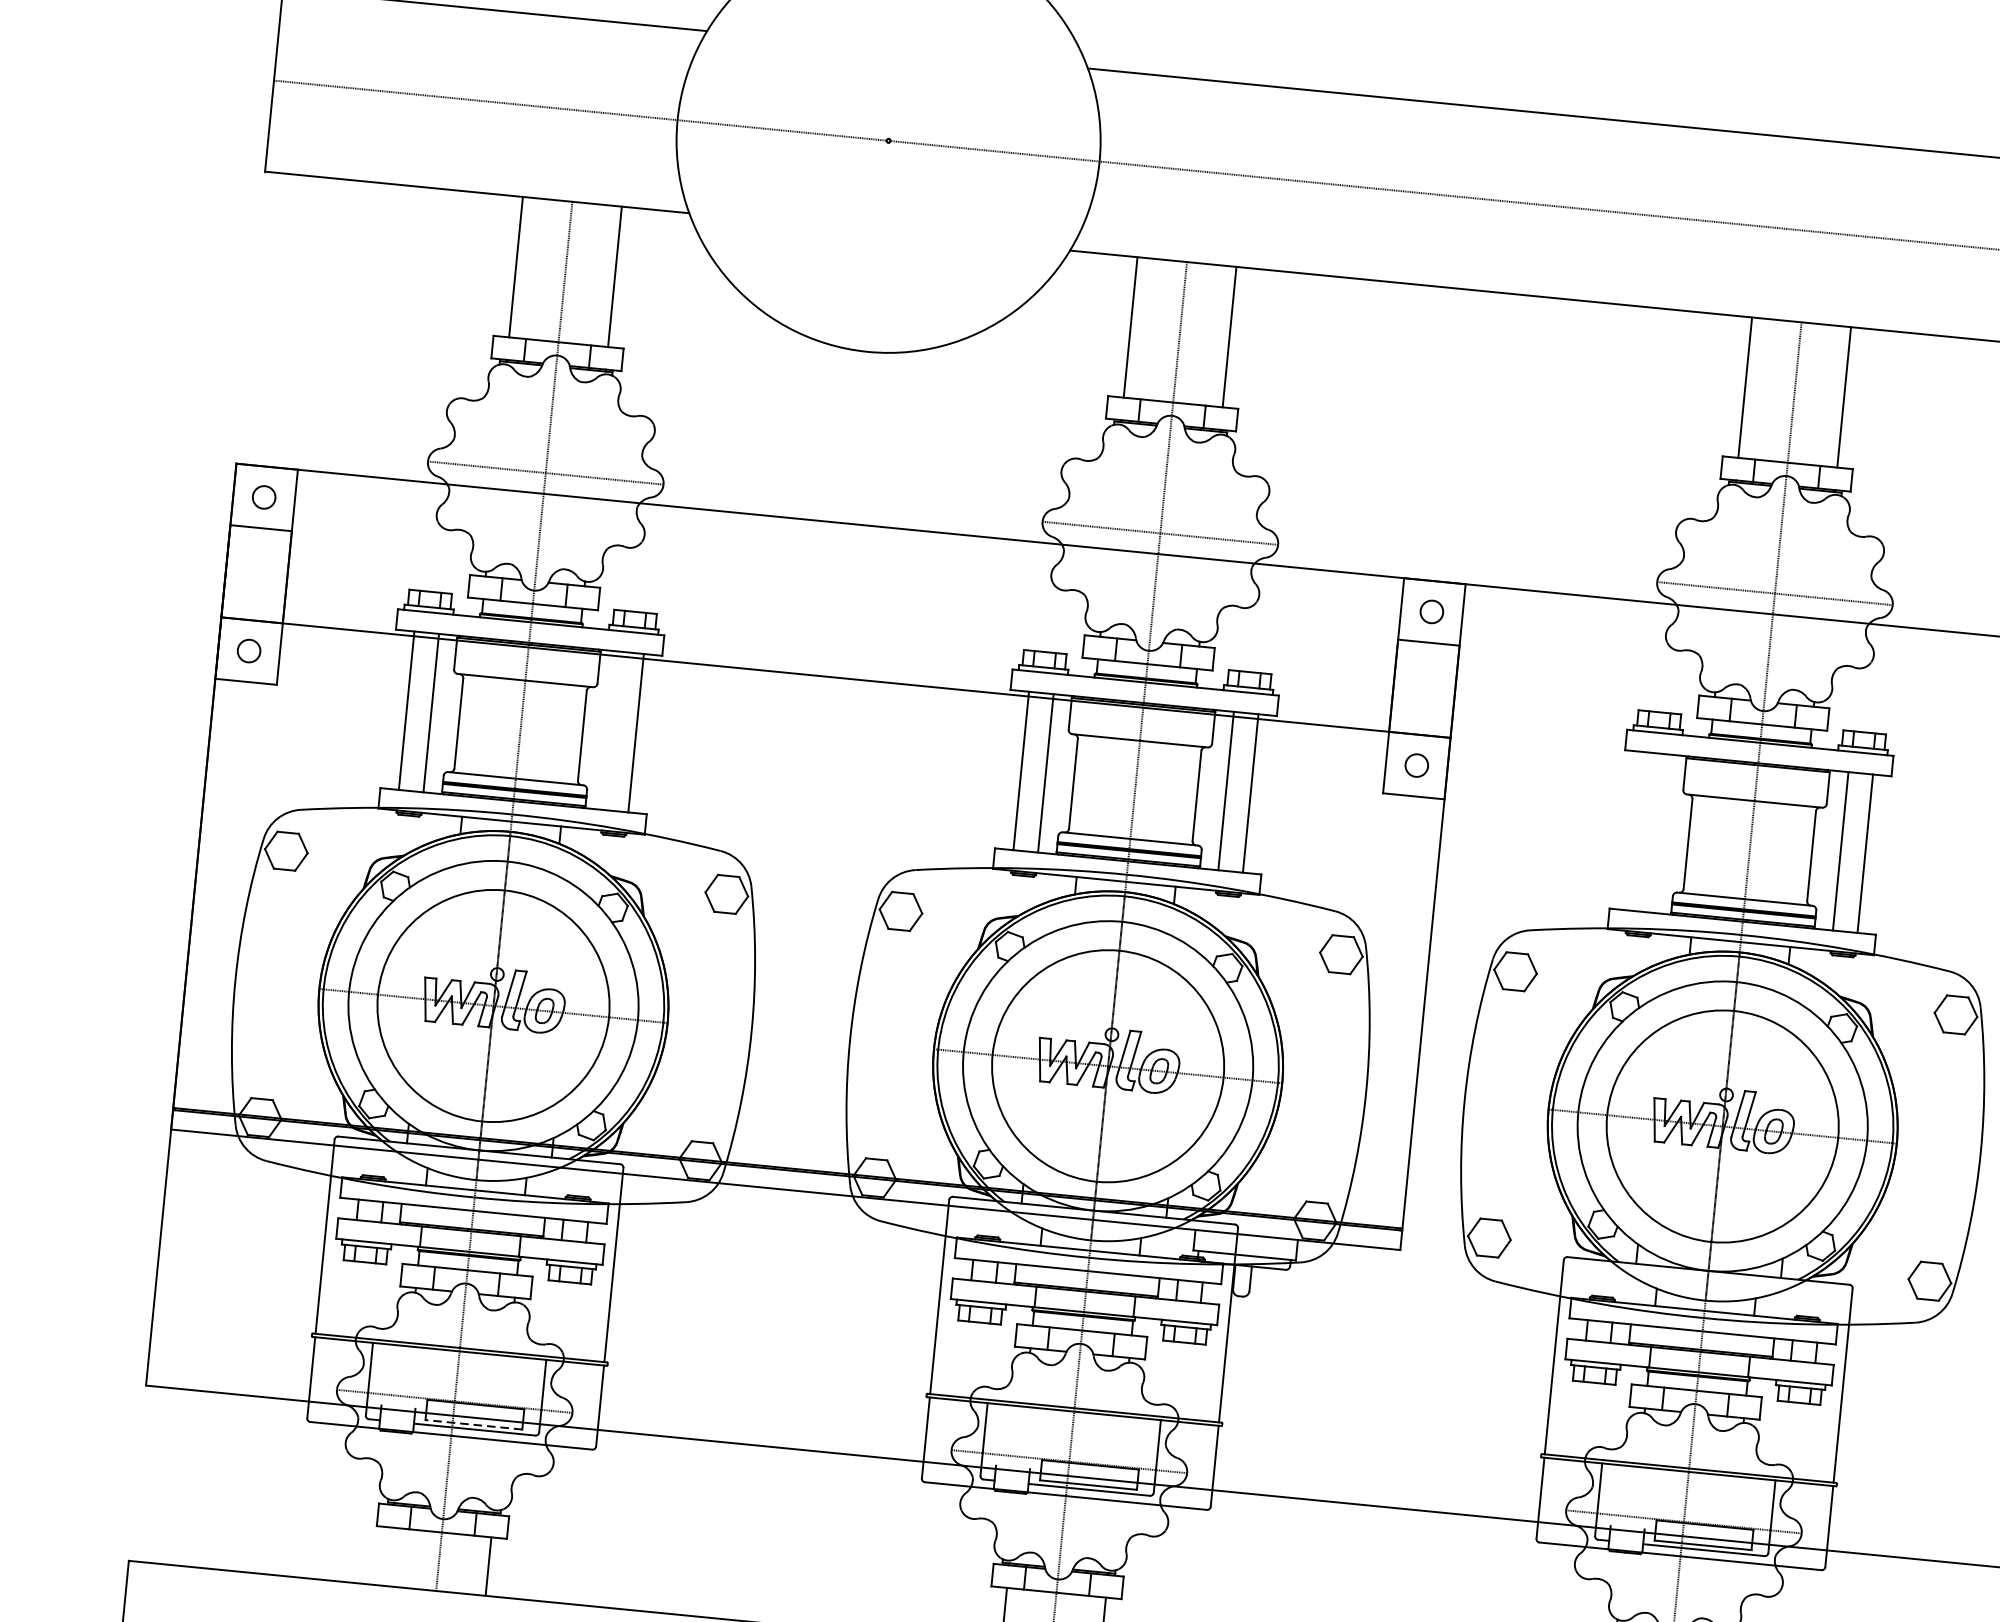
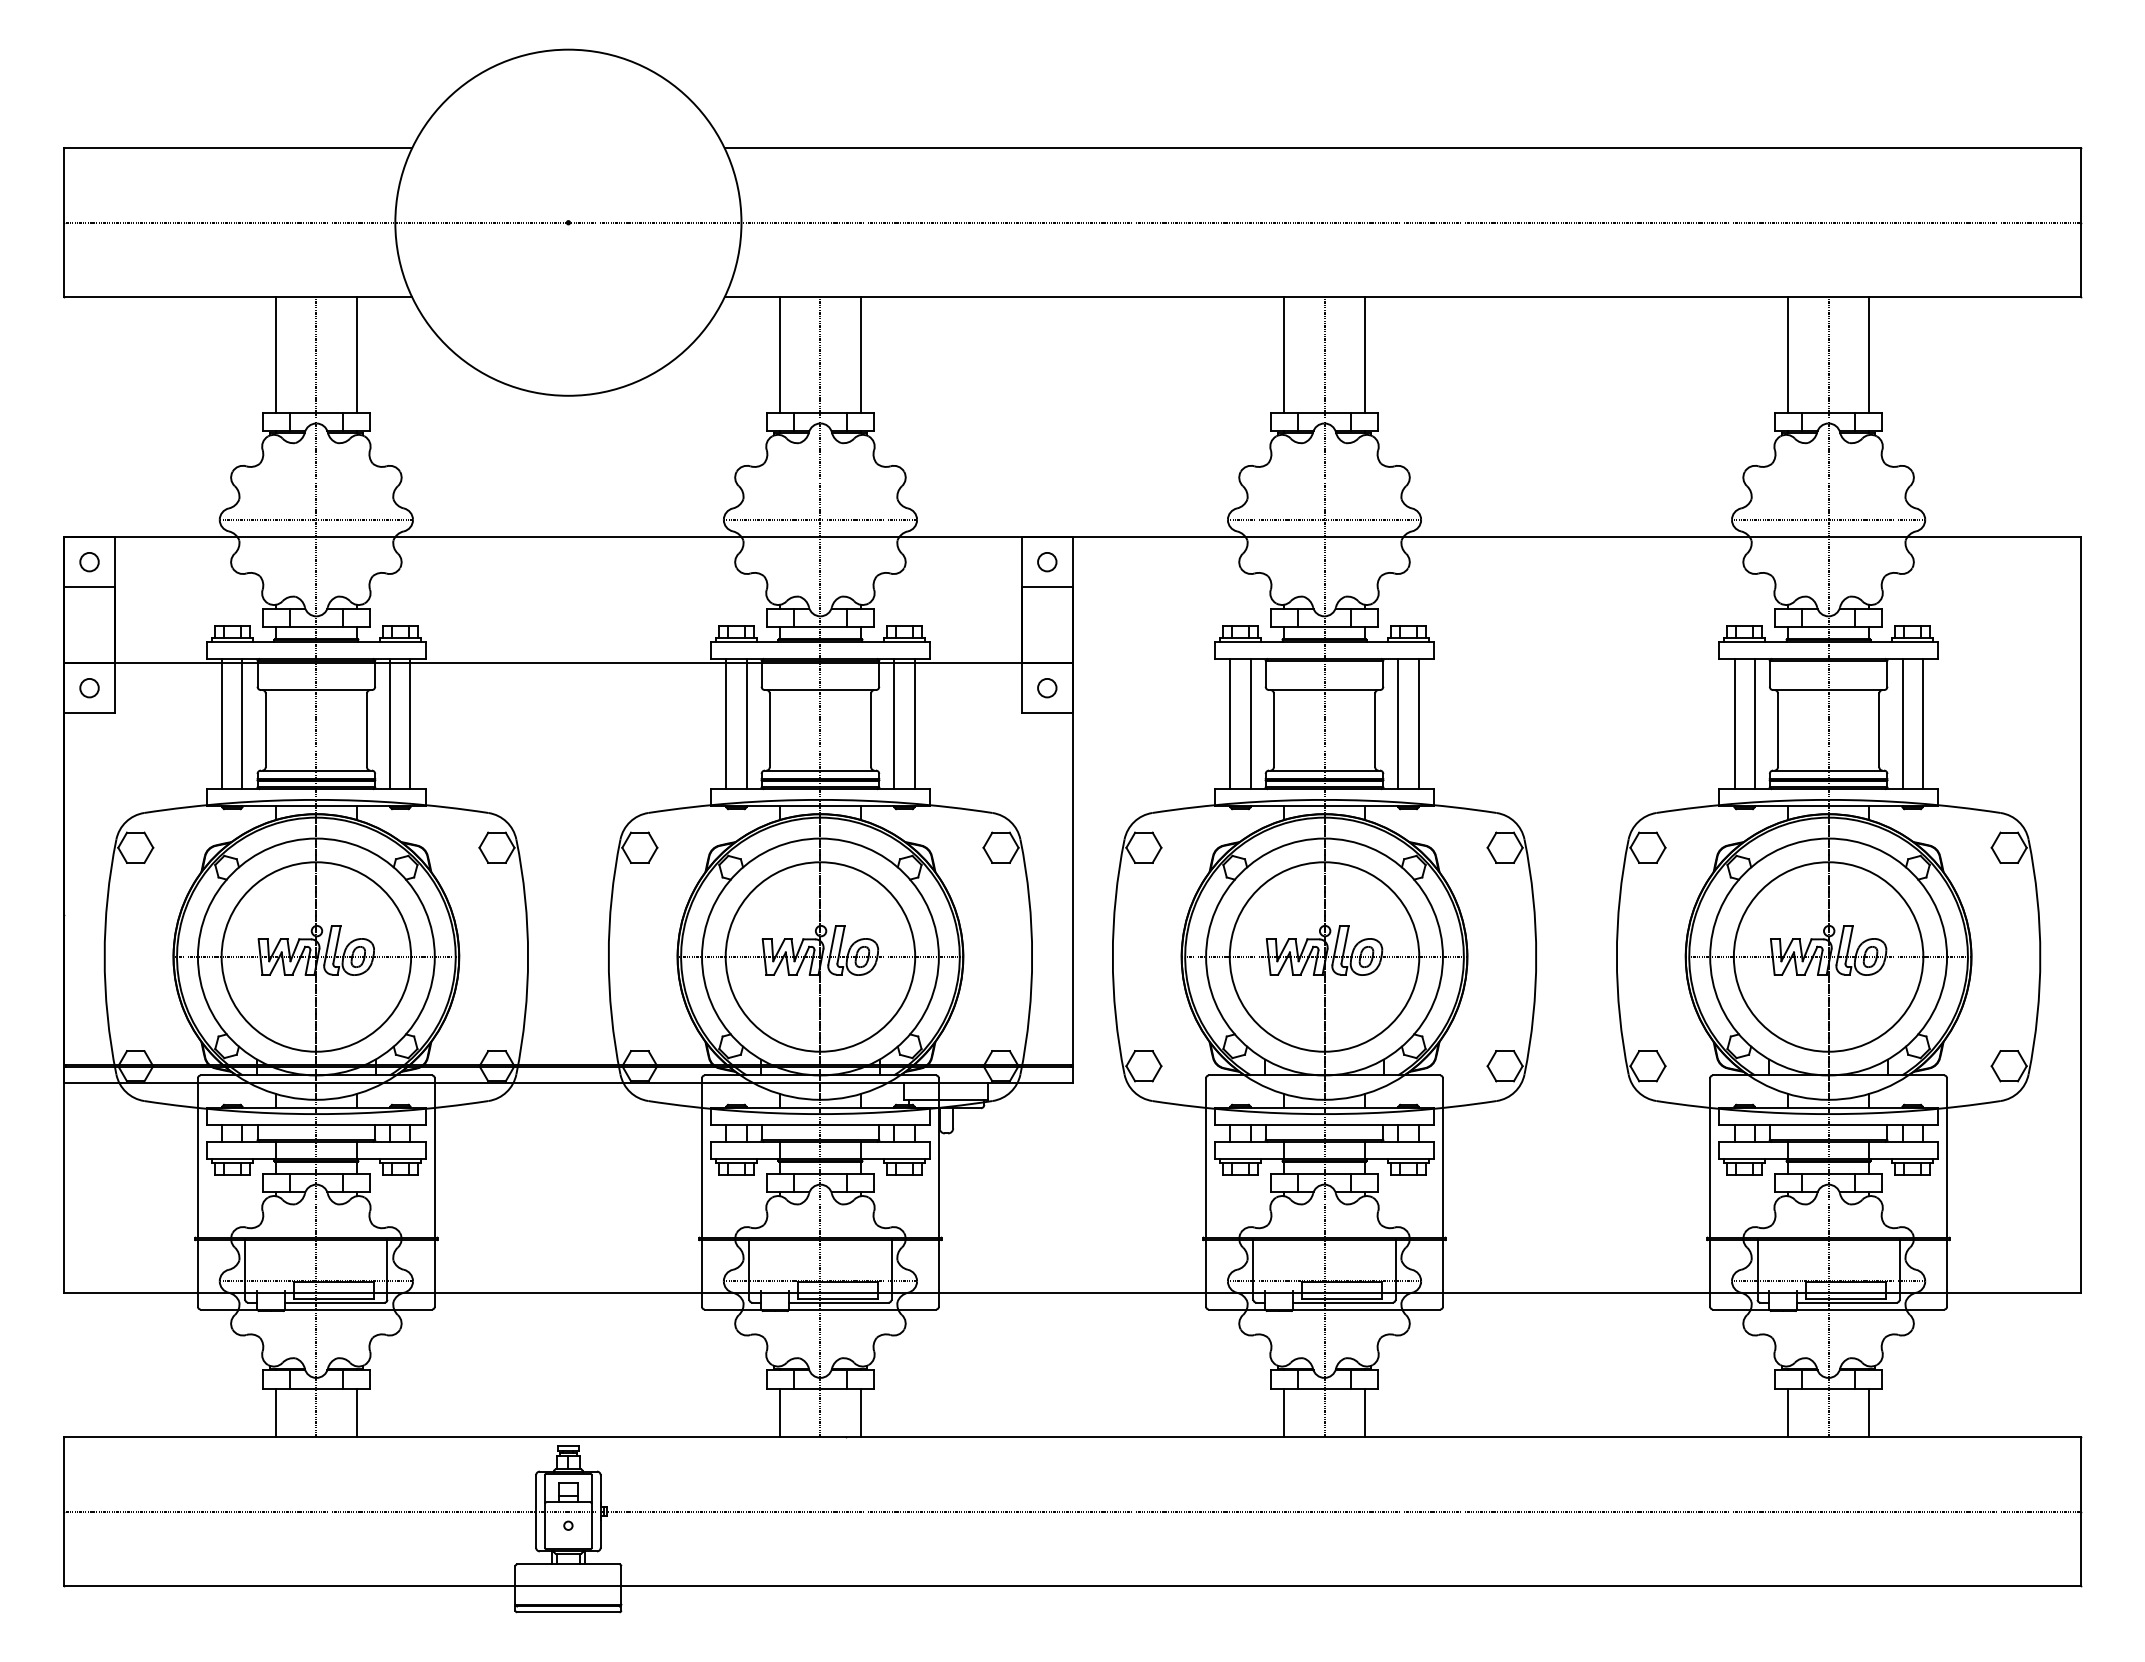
line: (611, 731) -> (390, 724), added
line: (1635, 831) -> (1230, 724), added
line: (1660, 834) -> (1250, 724), added
line: (473, 1424) -> (333, 1298), dashed -> solid
line: (389, 1556) -> (275, 1412), added

